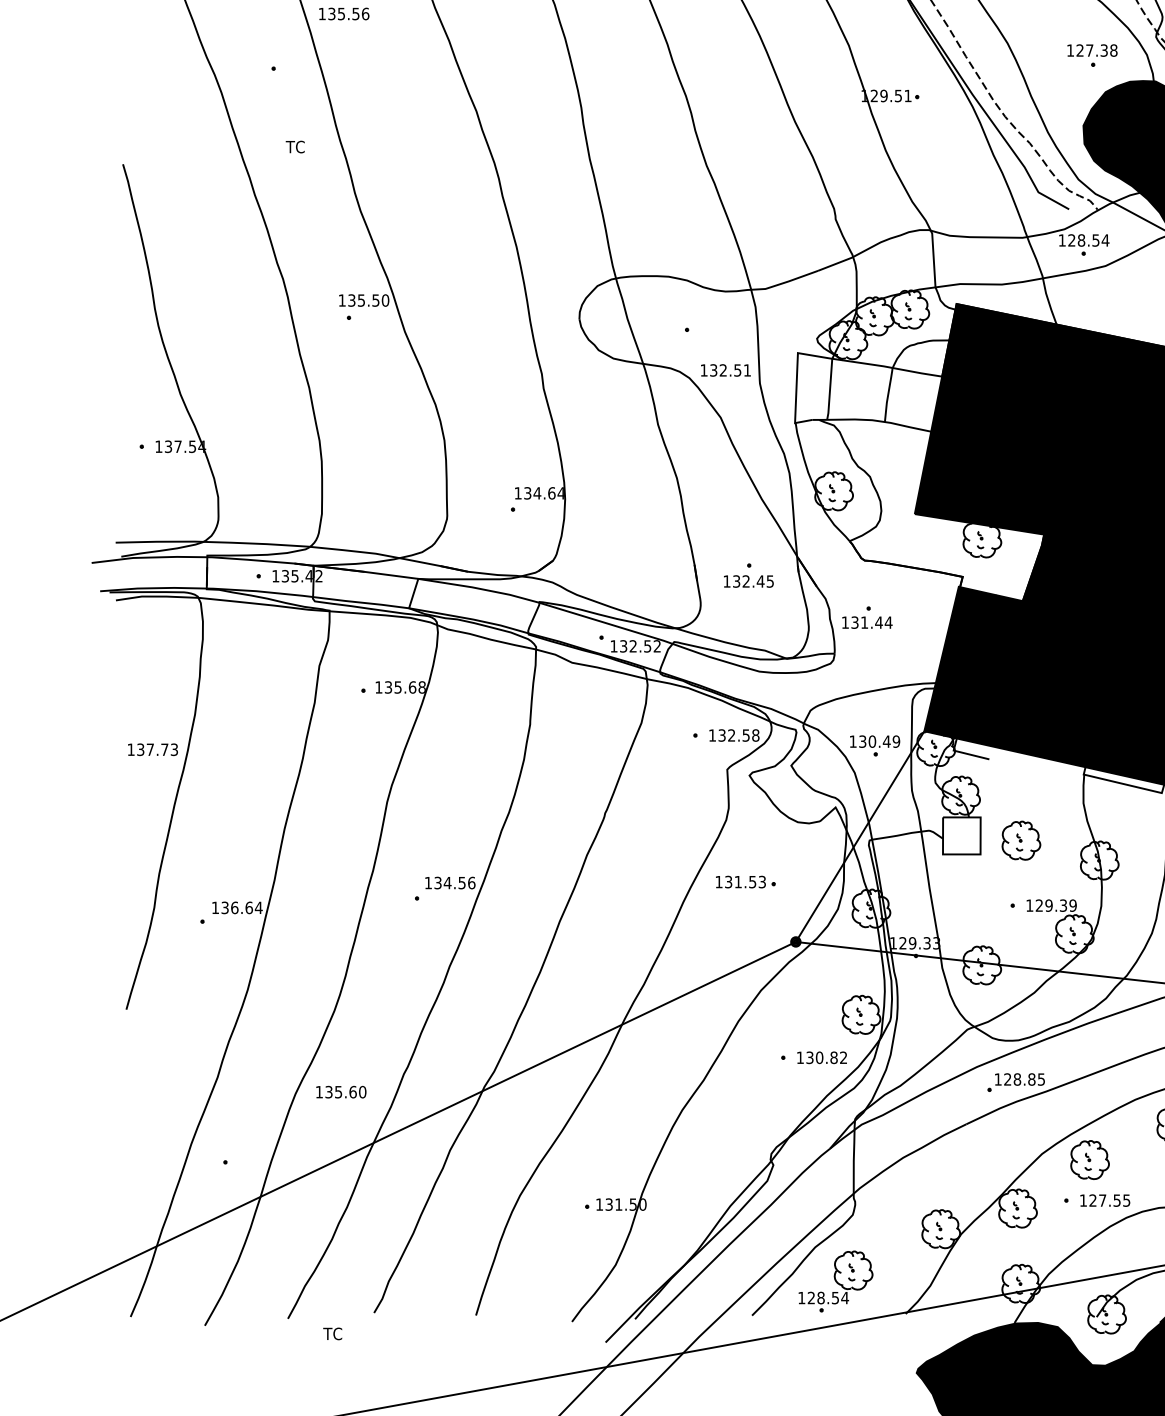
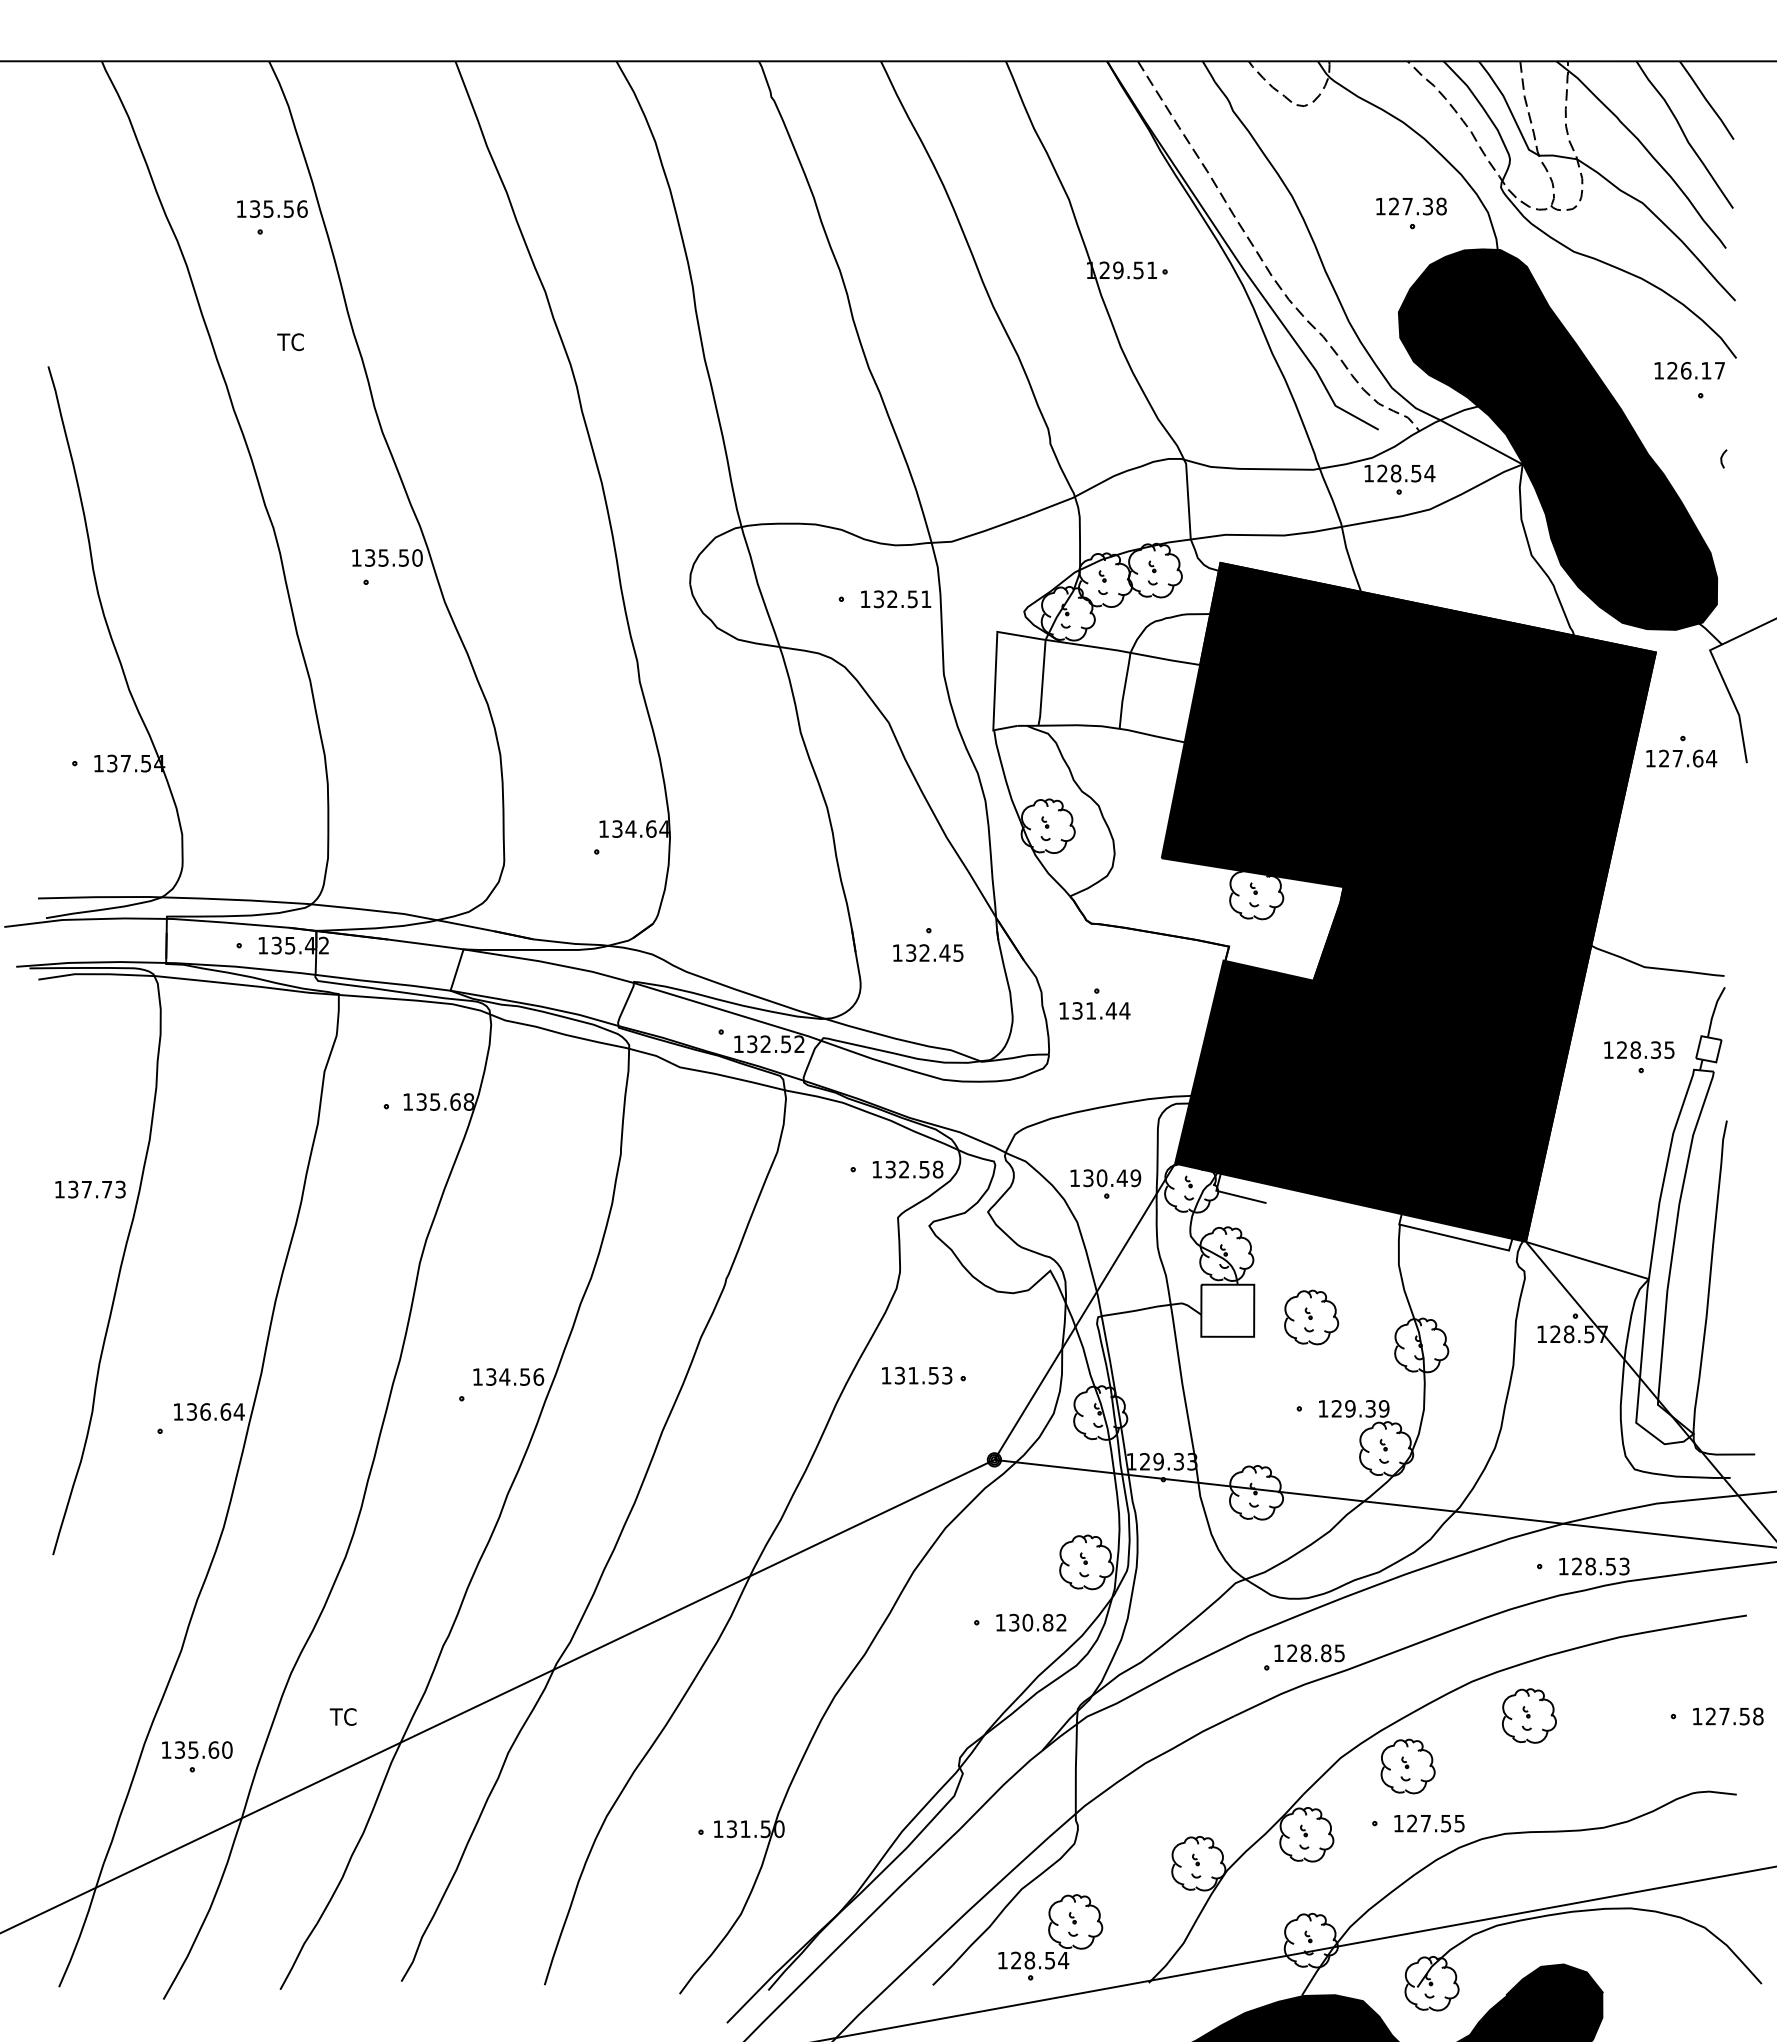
text: (344, 13) -> (272, 208), moved
text: (726, 370) -> (896, 599), moved
text: (341, 1091) -> (197, 1749), moved
text: (332, 1333) -> (342, 1716), moved

